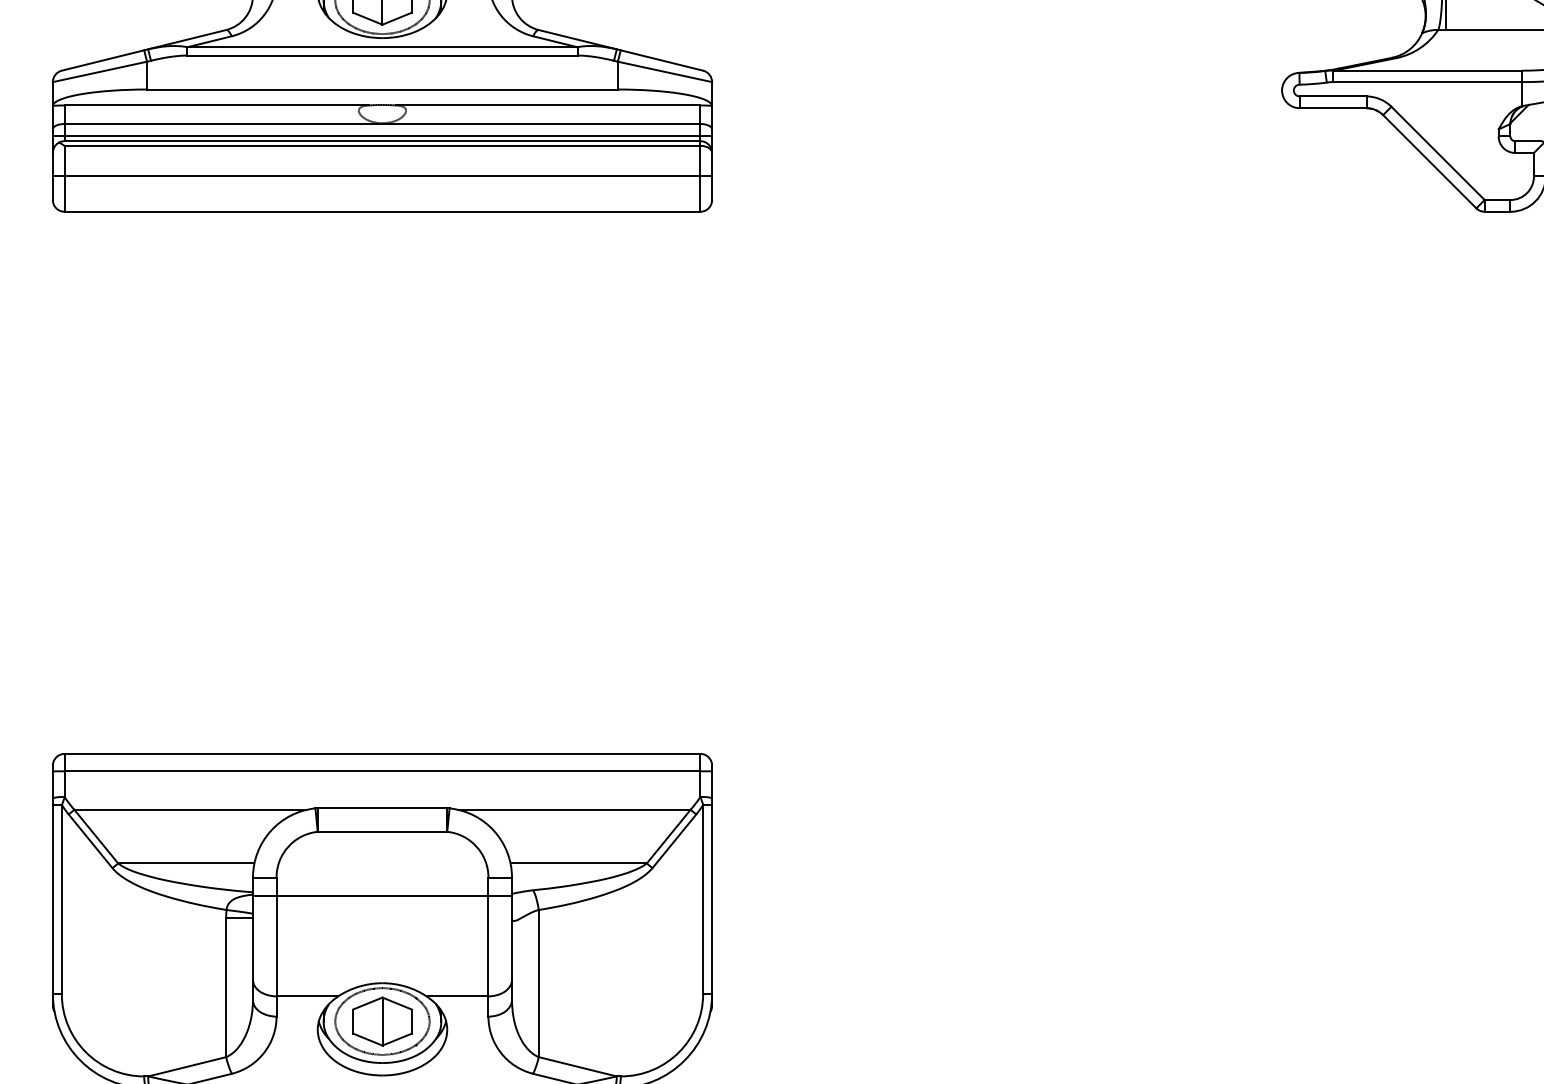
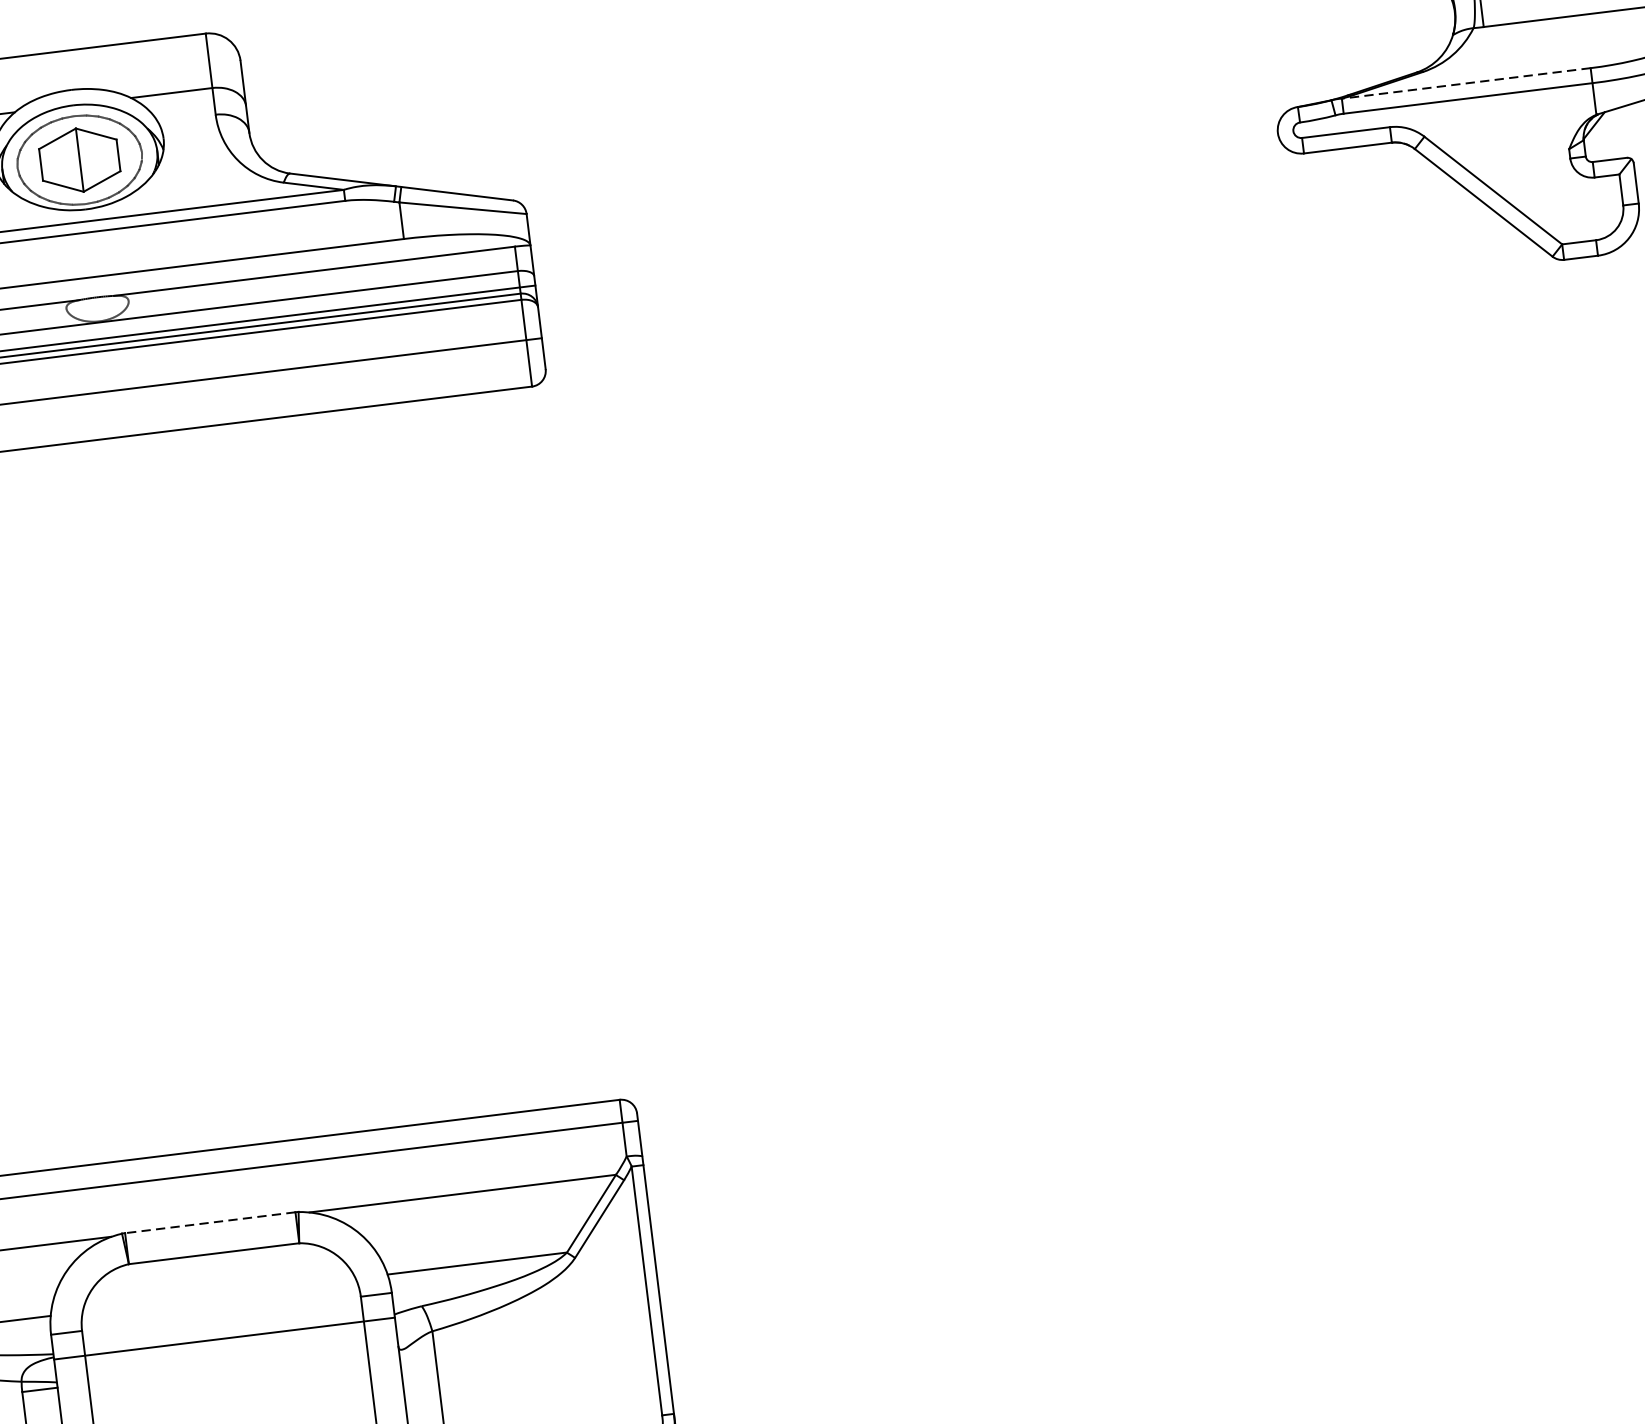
line: (1427, 70) -> (1466, 83), solid -> dashed
line: (382, 808) -> (210, 1223), solid -> dashed

